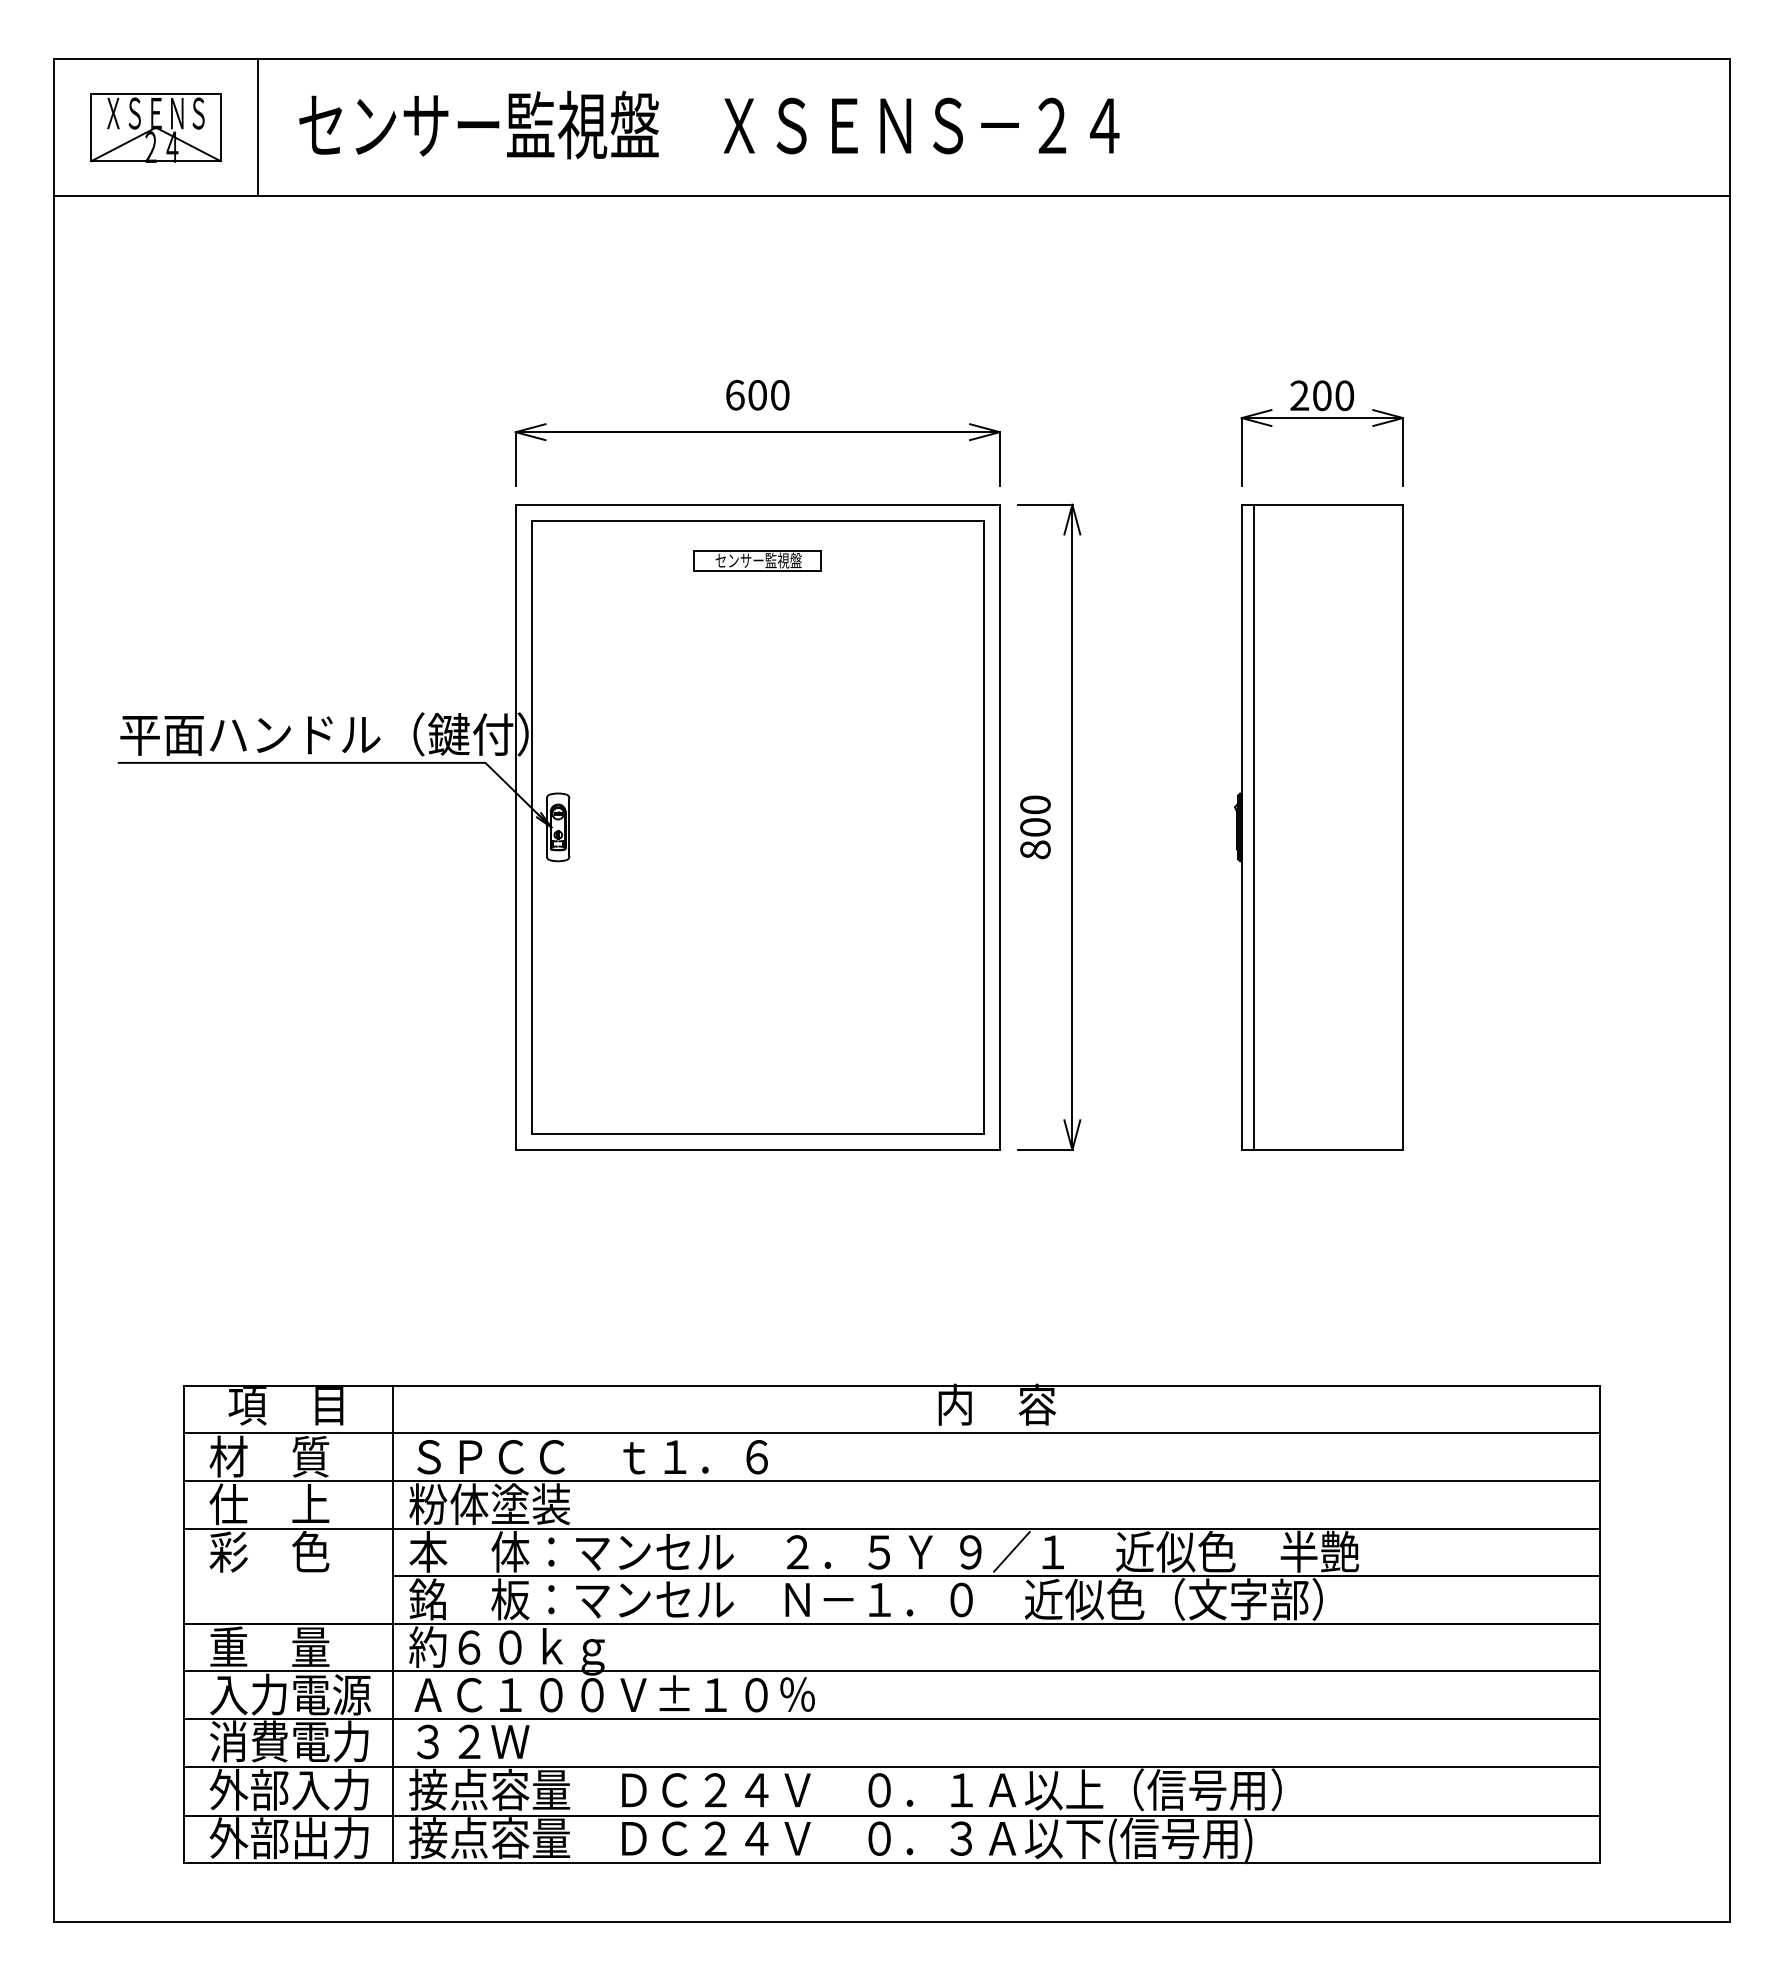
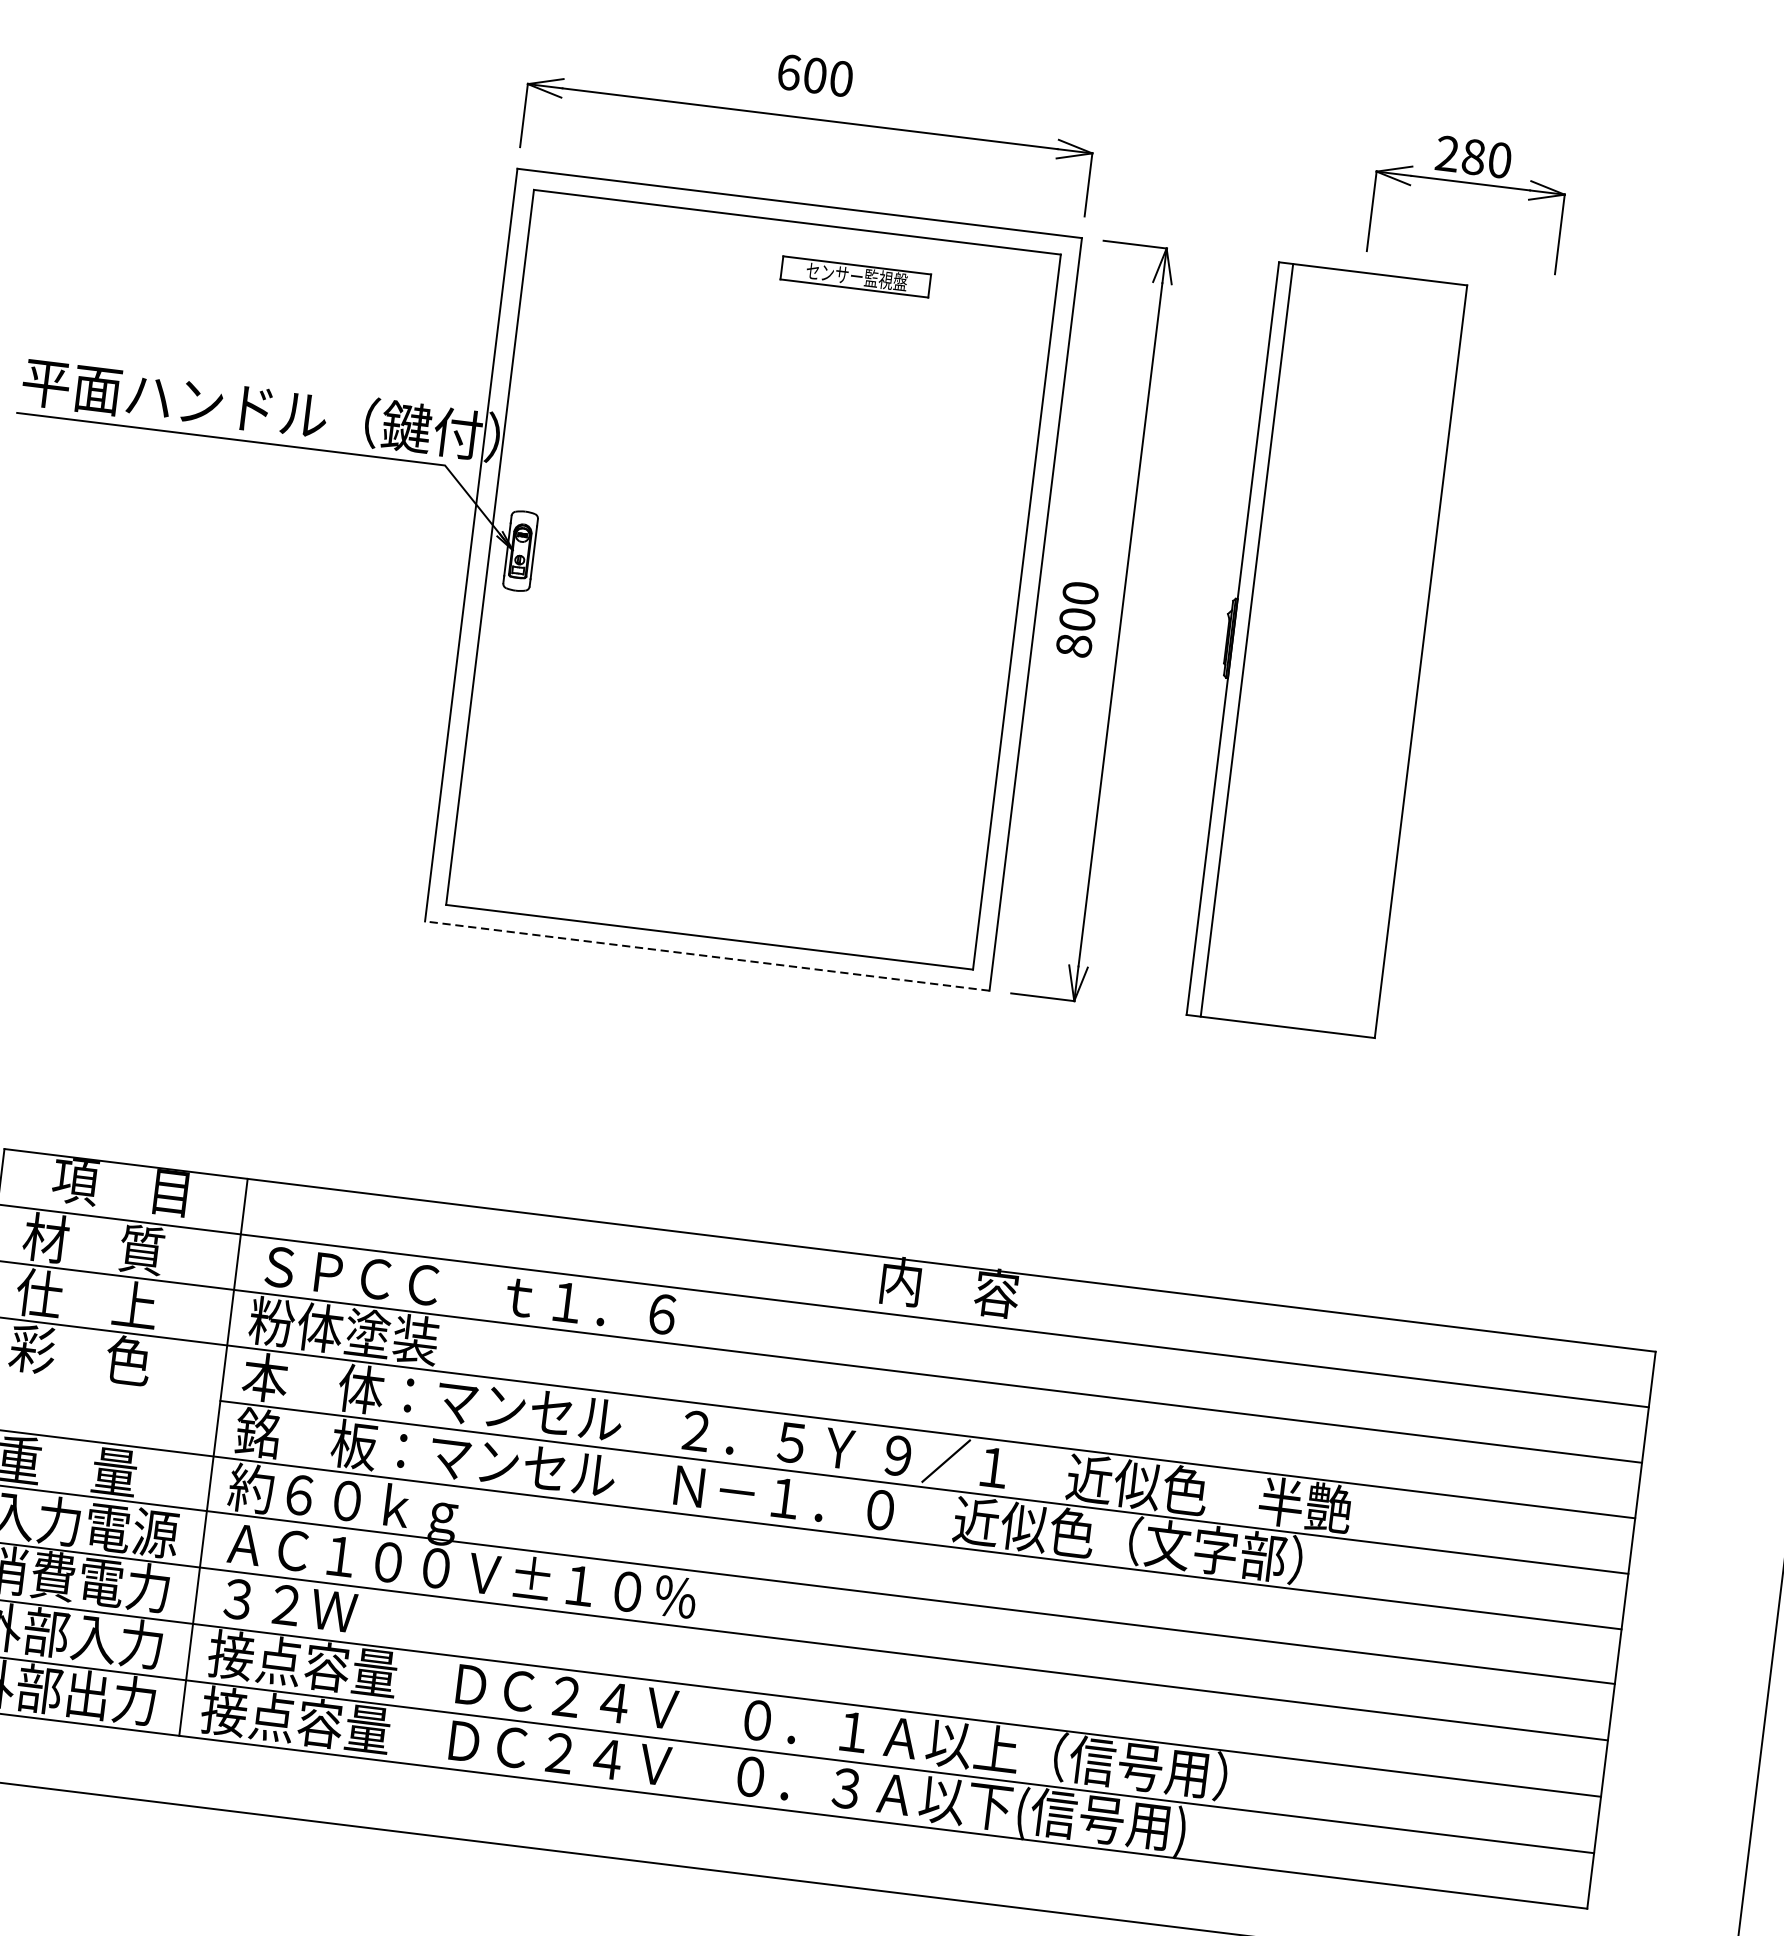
text: (1322, 395) -> (1474, 156), 200 -> 280
part: (757, 560) -> (855, 276), moved
part: (1318, 827) -> (1322, 649), moved
line: (757, 1150) -> (706, 956), solid -> dashed

